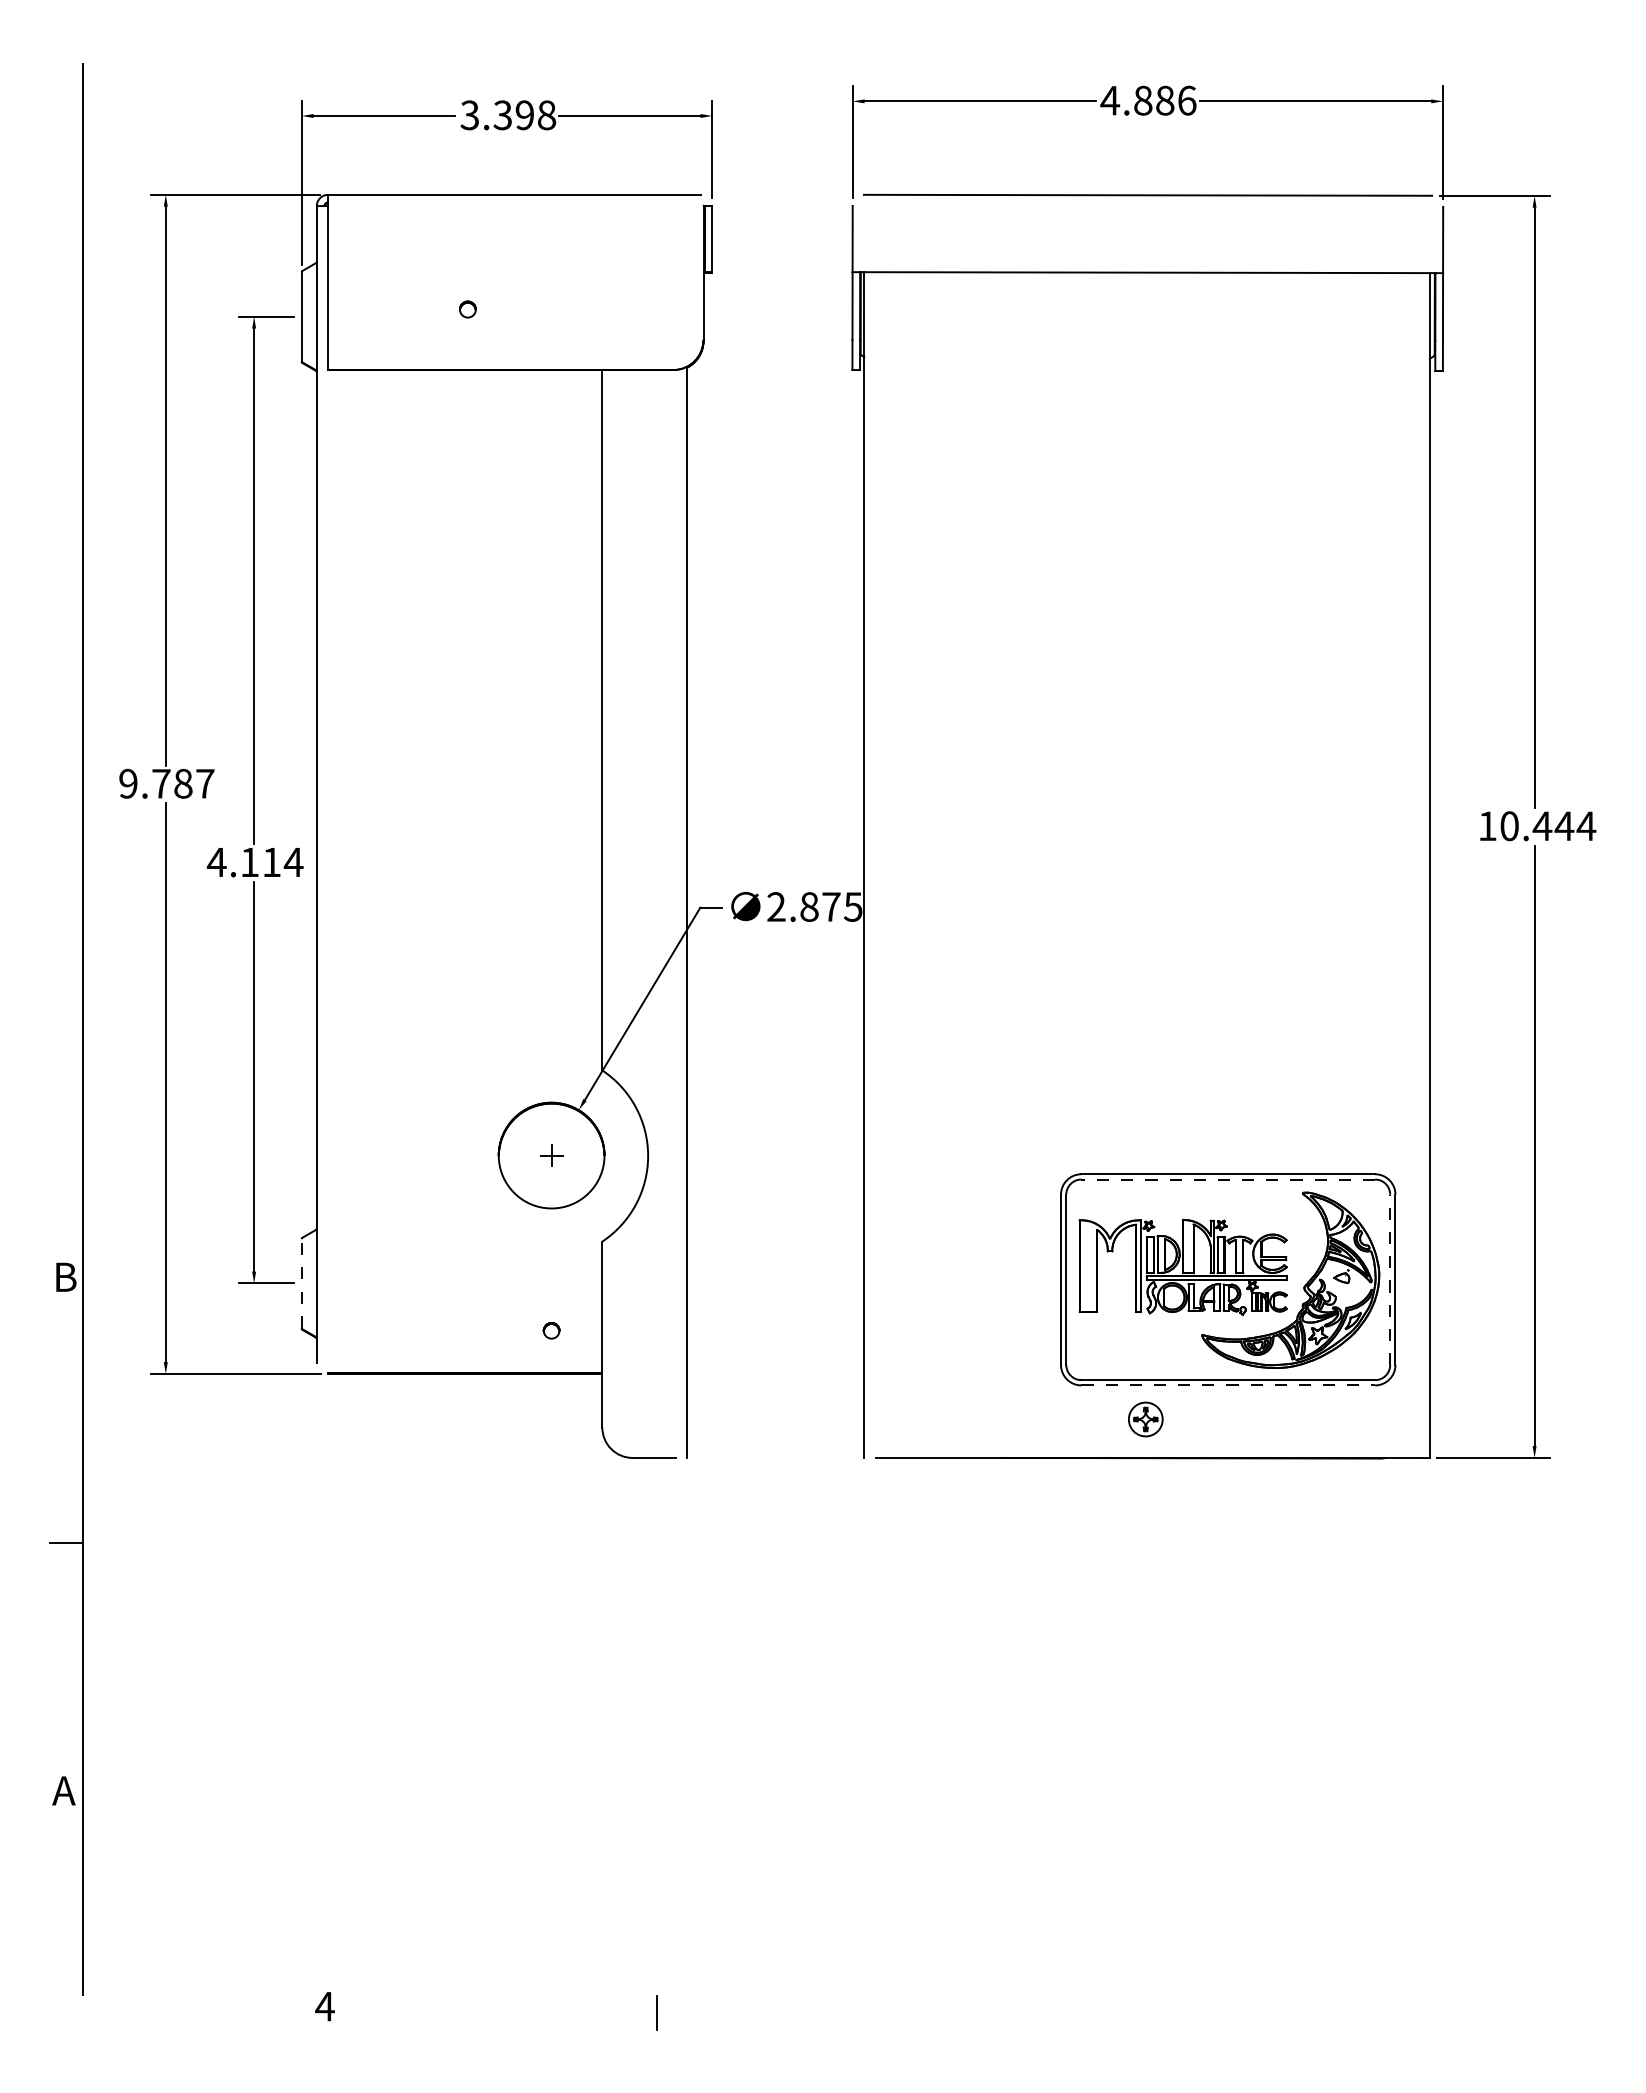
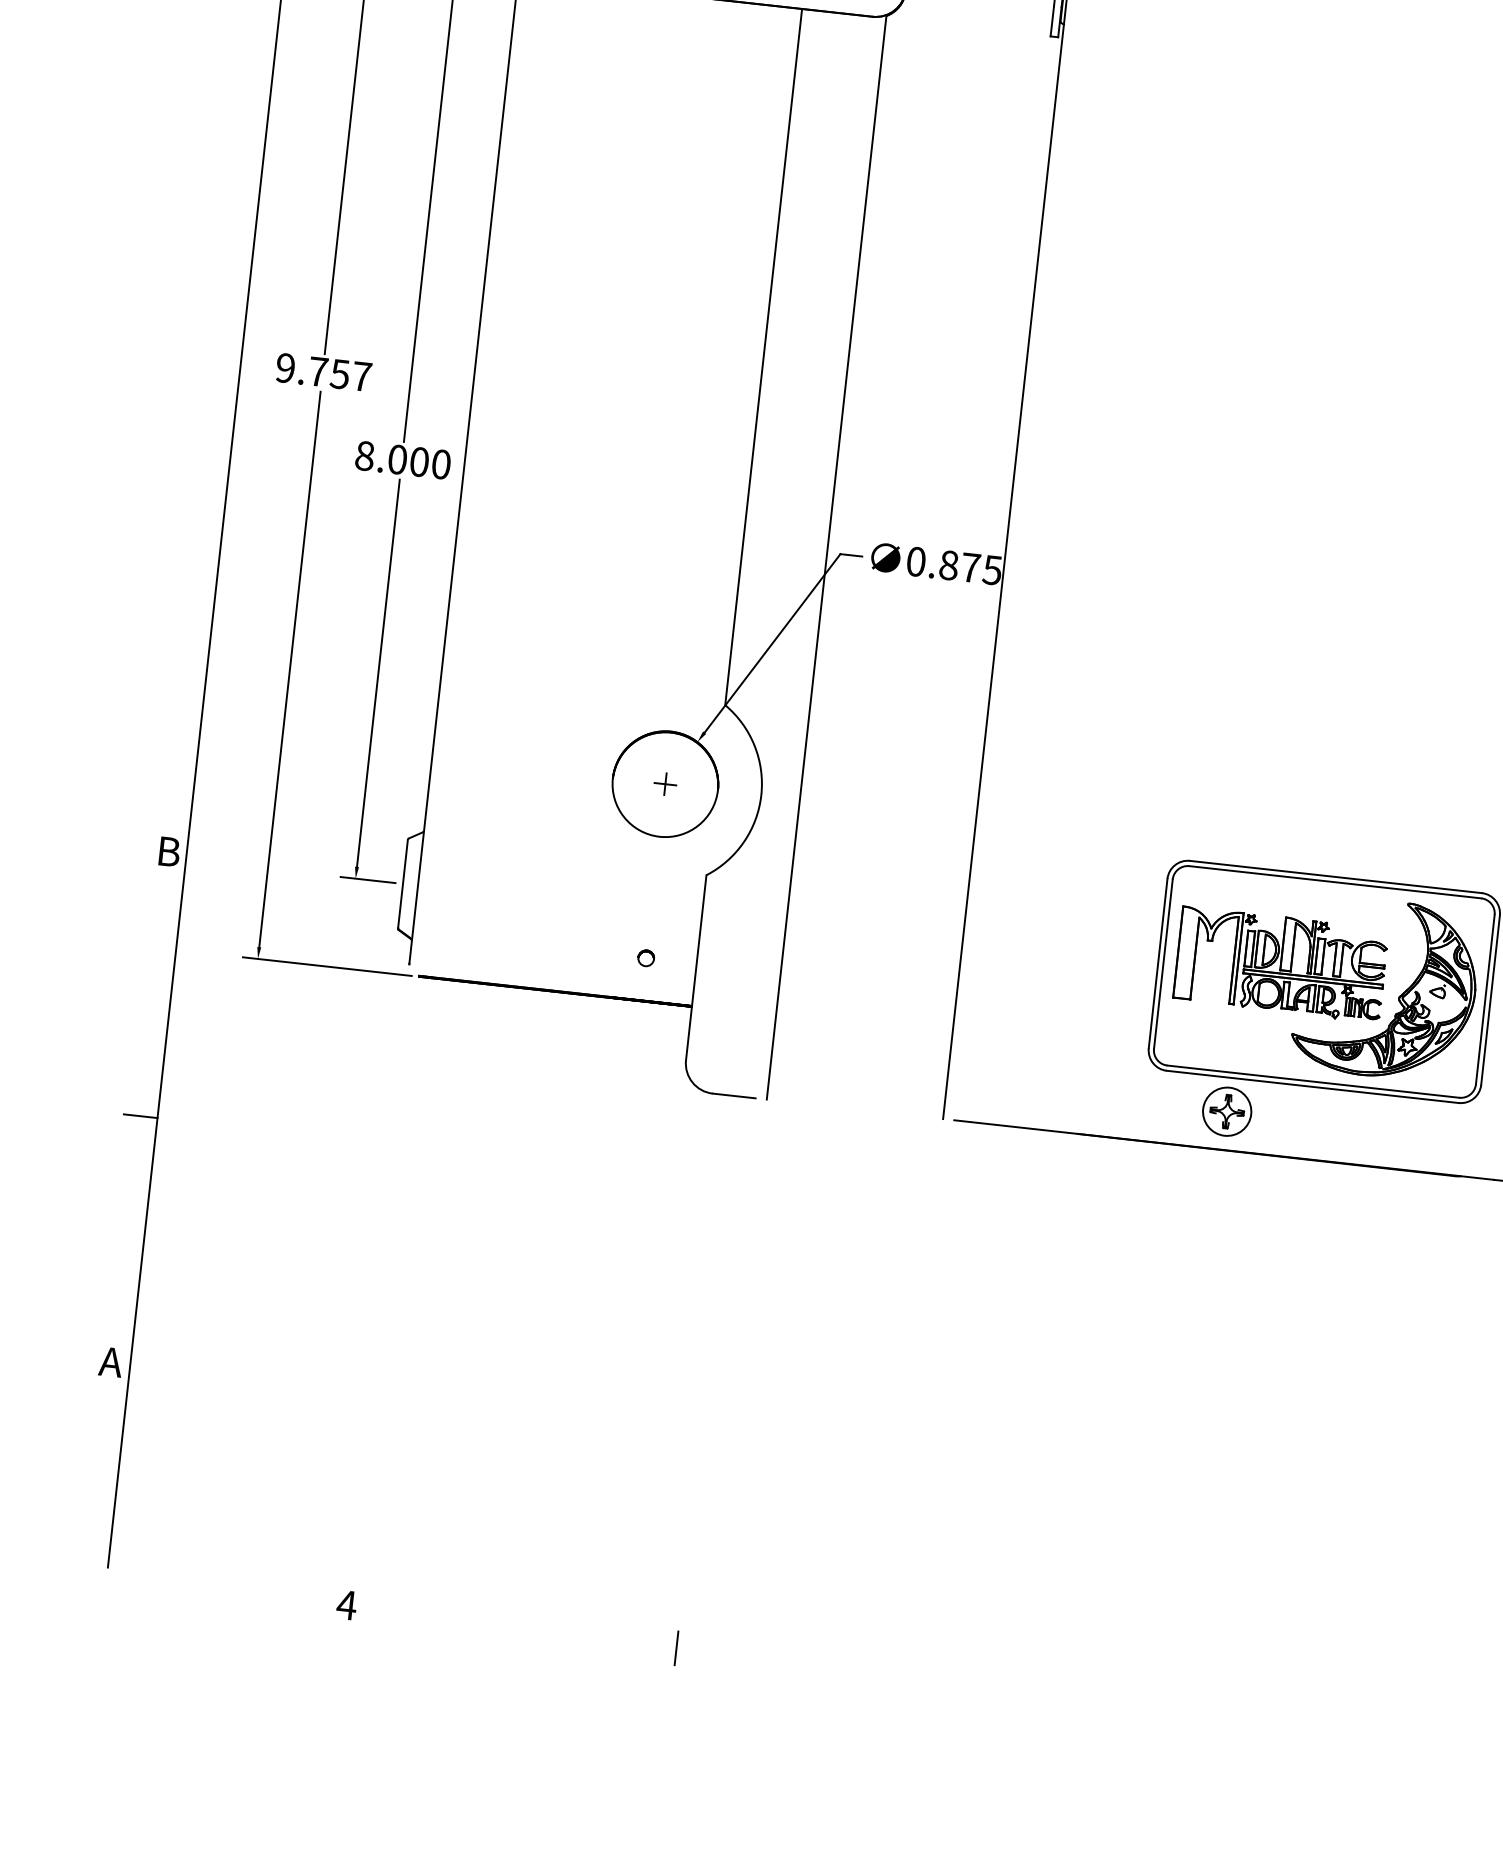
text: (182, 783) -> (339, 373), 9.787 -> 9.757
text: (254, 862) -> (402, 460), 4.114 -> 8.000
text: (776, 906) -> (916, 561), 2.875 -> 0.875
line: (1228, 1179) -> (1335, 882), dashed -> solid
line: (1390, 1279) -> (1485, 999), dashed -> solid
line: (301, 1282) -> (402, 882), dashed -> solid
line: (1228, 1385) -> (1312, 1087), dashed -> solid
part: (1145, 1419) -> (1226, 1111), size x1.43

